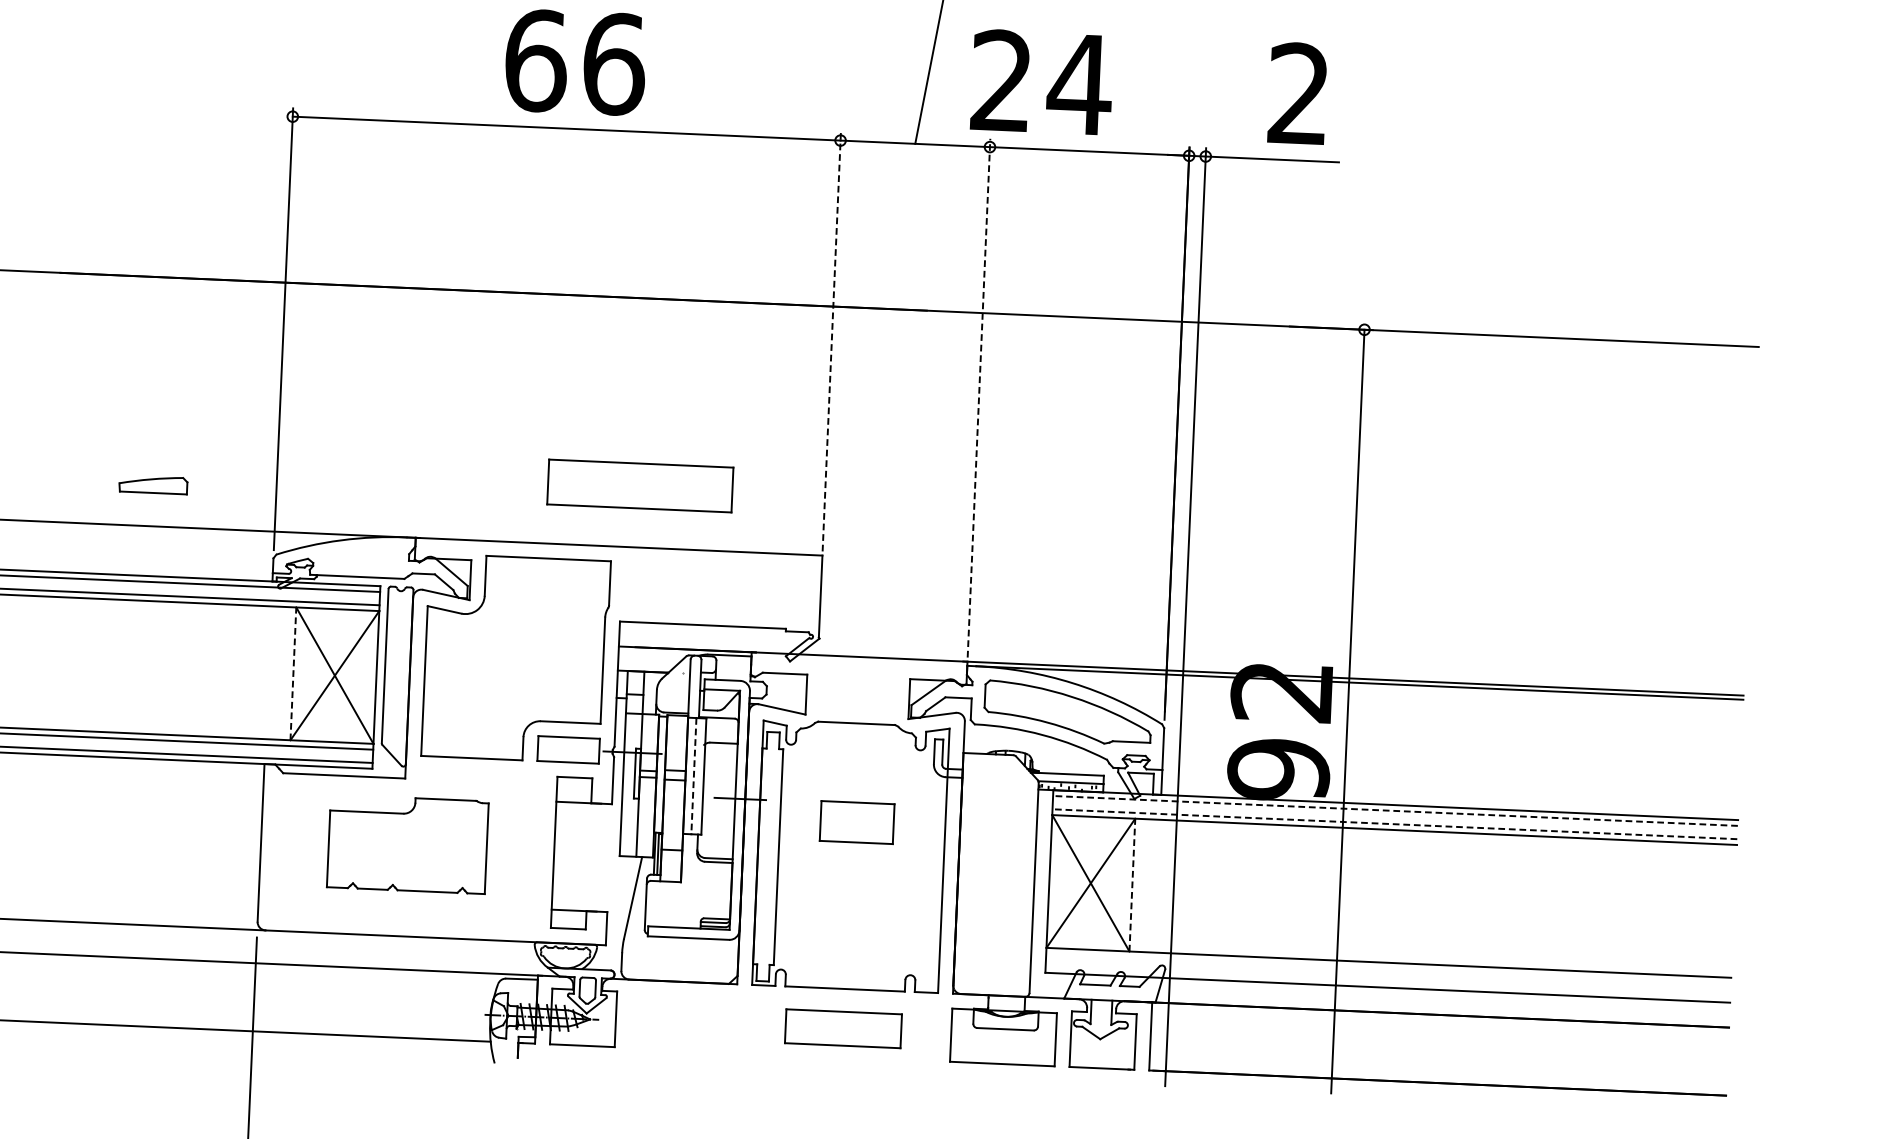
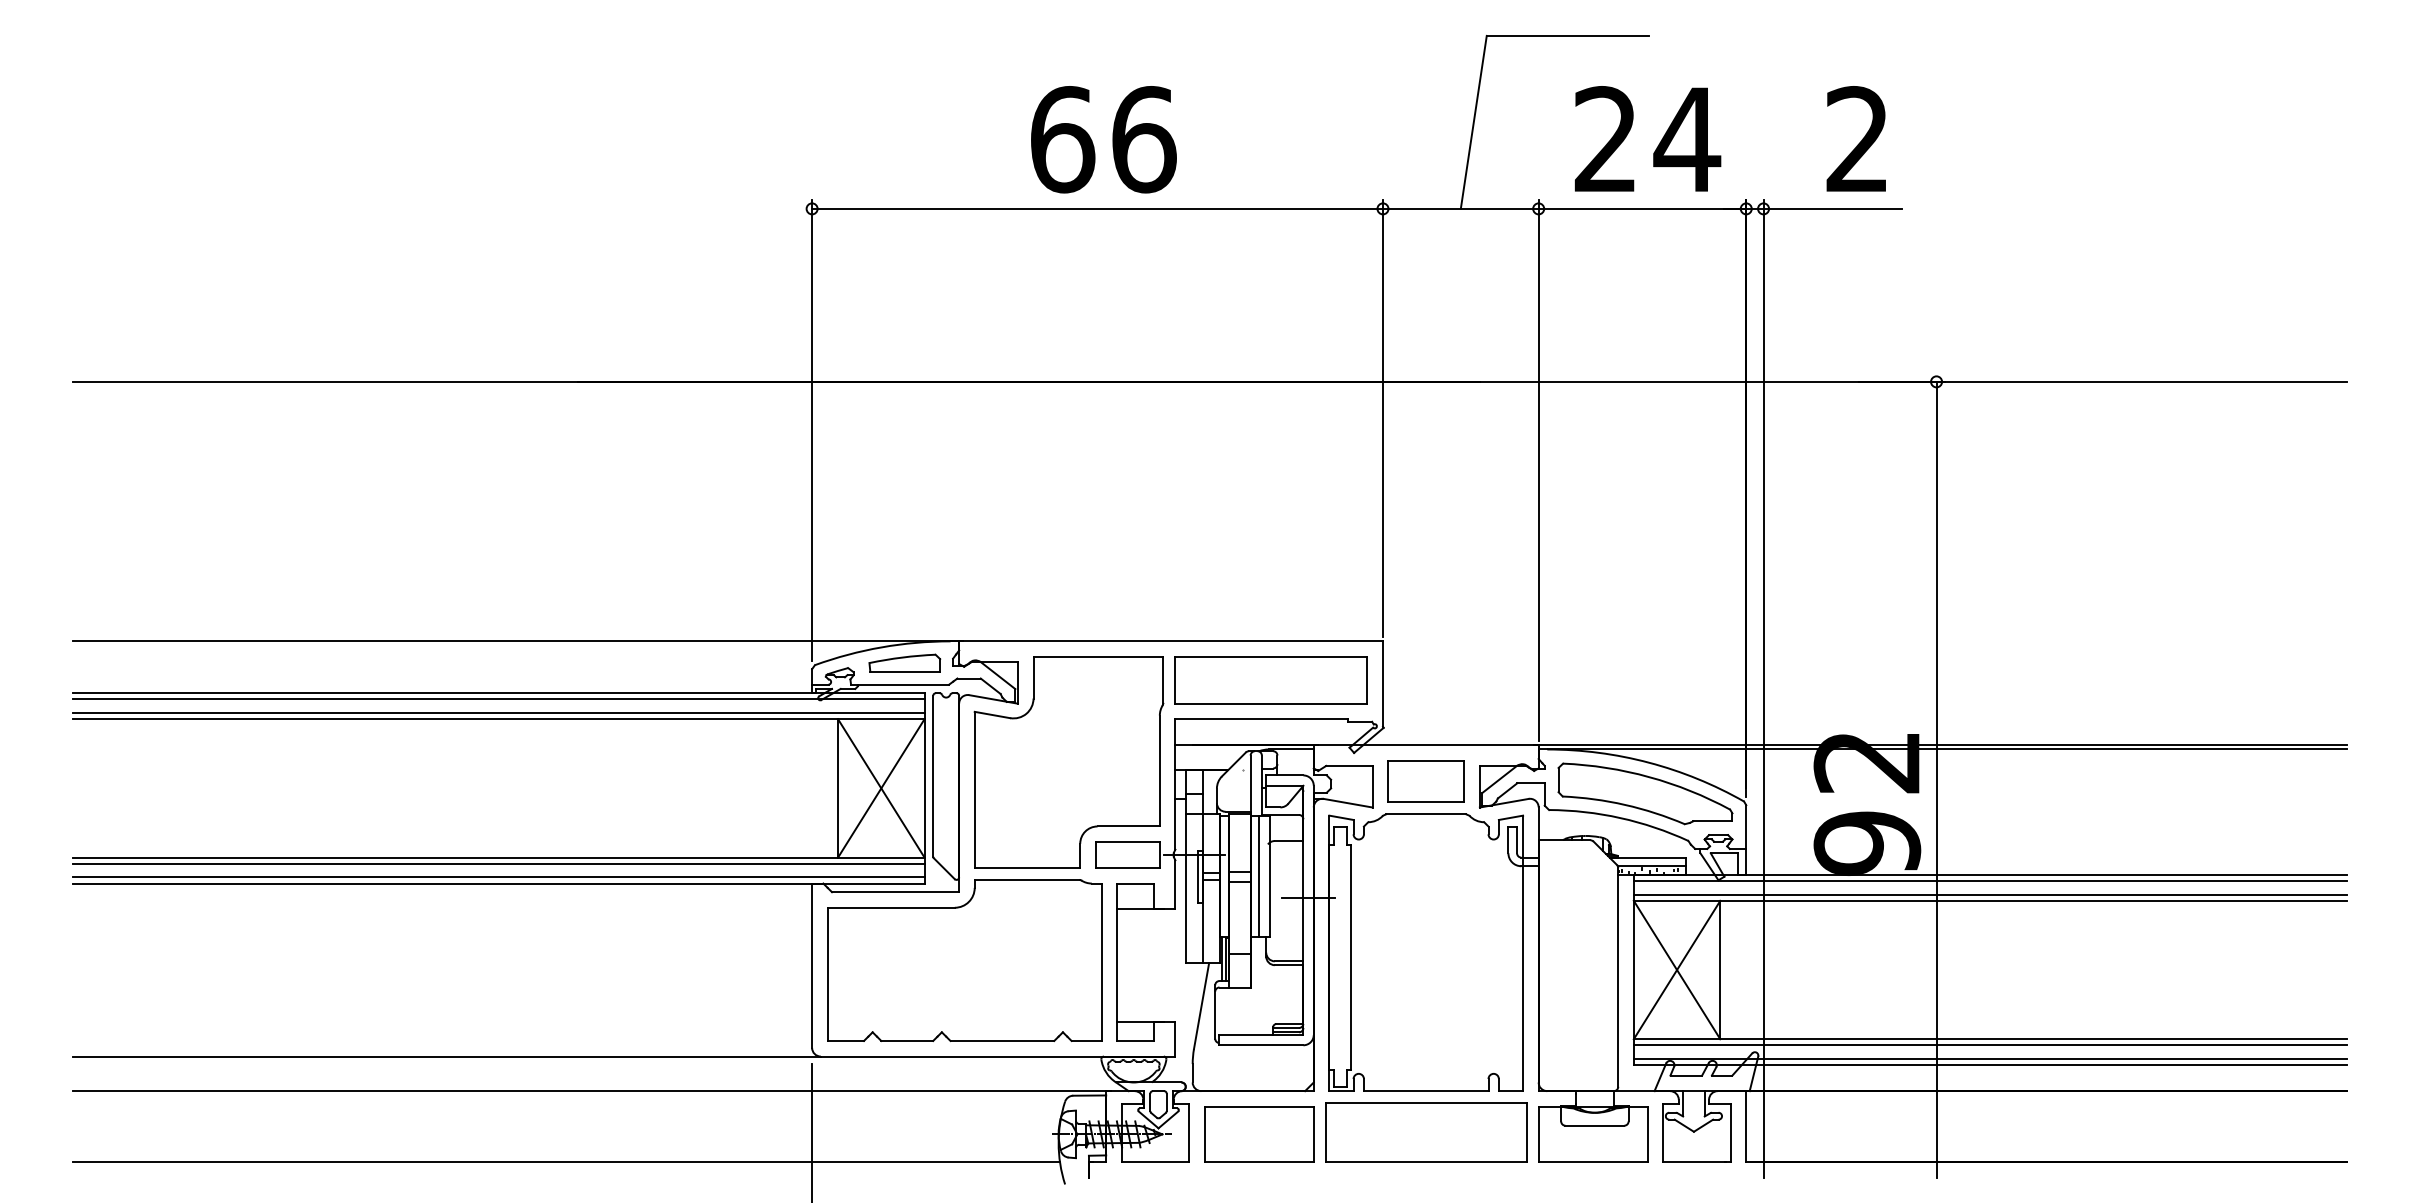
text: (1042, 81) -> (1648, 138), moved
line: (831, 341) -> (1382, 418), dashed -> solid
line: (978, 398) -> (1538, 470), dashed -> solid
part: (153, 484) -> (904, 662), moved
part: (639, 486) -> (1270, 680), moved
line: (293, 673) -> (838, 787), dashed -> solid
line: (694, 776) -> (1259, 876), dashed -> solid
line: (1395, 810) -> (1990, 880), dashed -> solid
part: (856, 822) -> (1425, 781), moved
line: (1394, 823) -> (1990, 894), dashed -> solid
part: (407, 844) -> (964, 960), size x1.67
line: (1132, 884) -> (1720, 969), dashed -> solid
line: (1388, 968) -> (1990, 1045), added
line: (1387, 982) -> (1990, 1059), added
part: (683, 1023) -> (1259, 1134), added
part: (843, 1028) -> (1426, 1132), size x1.67

